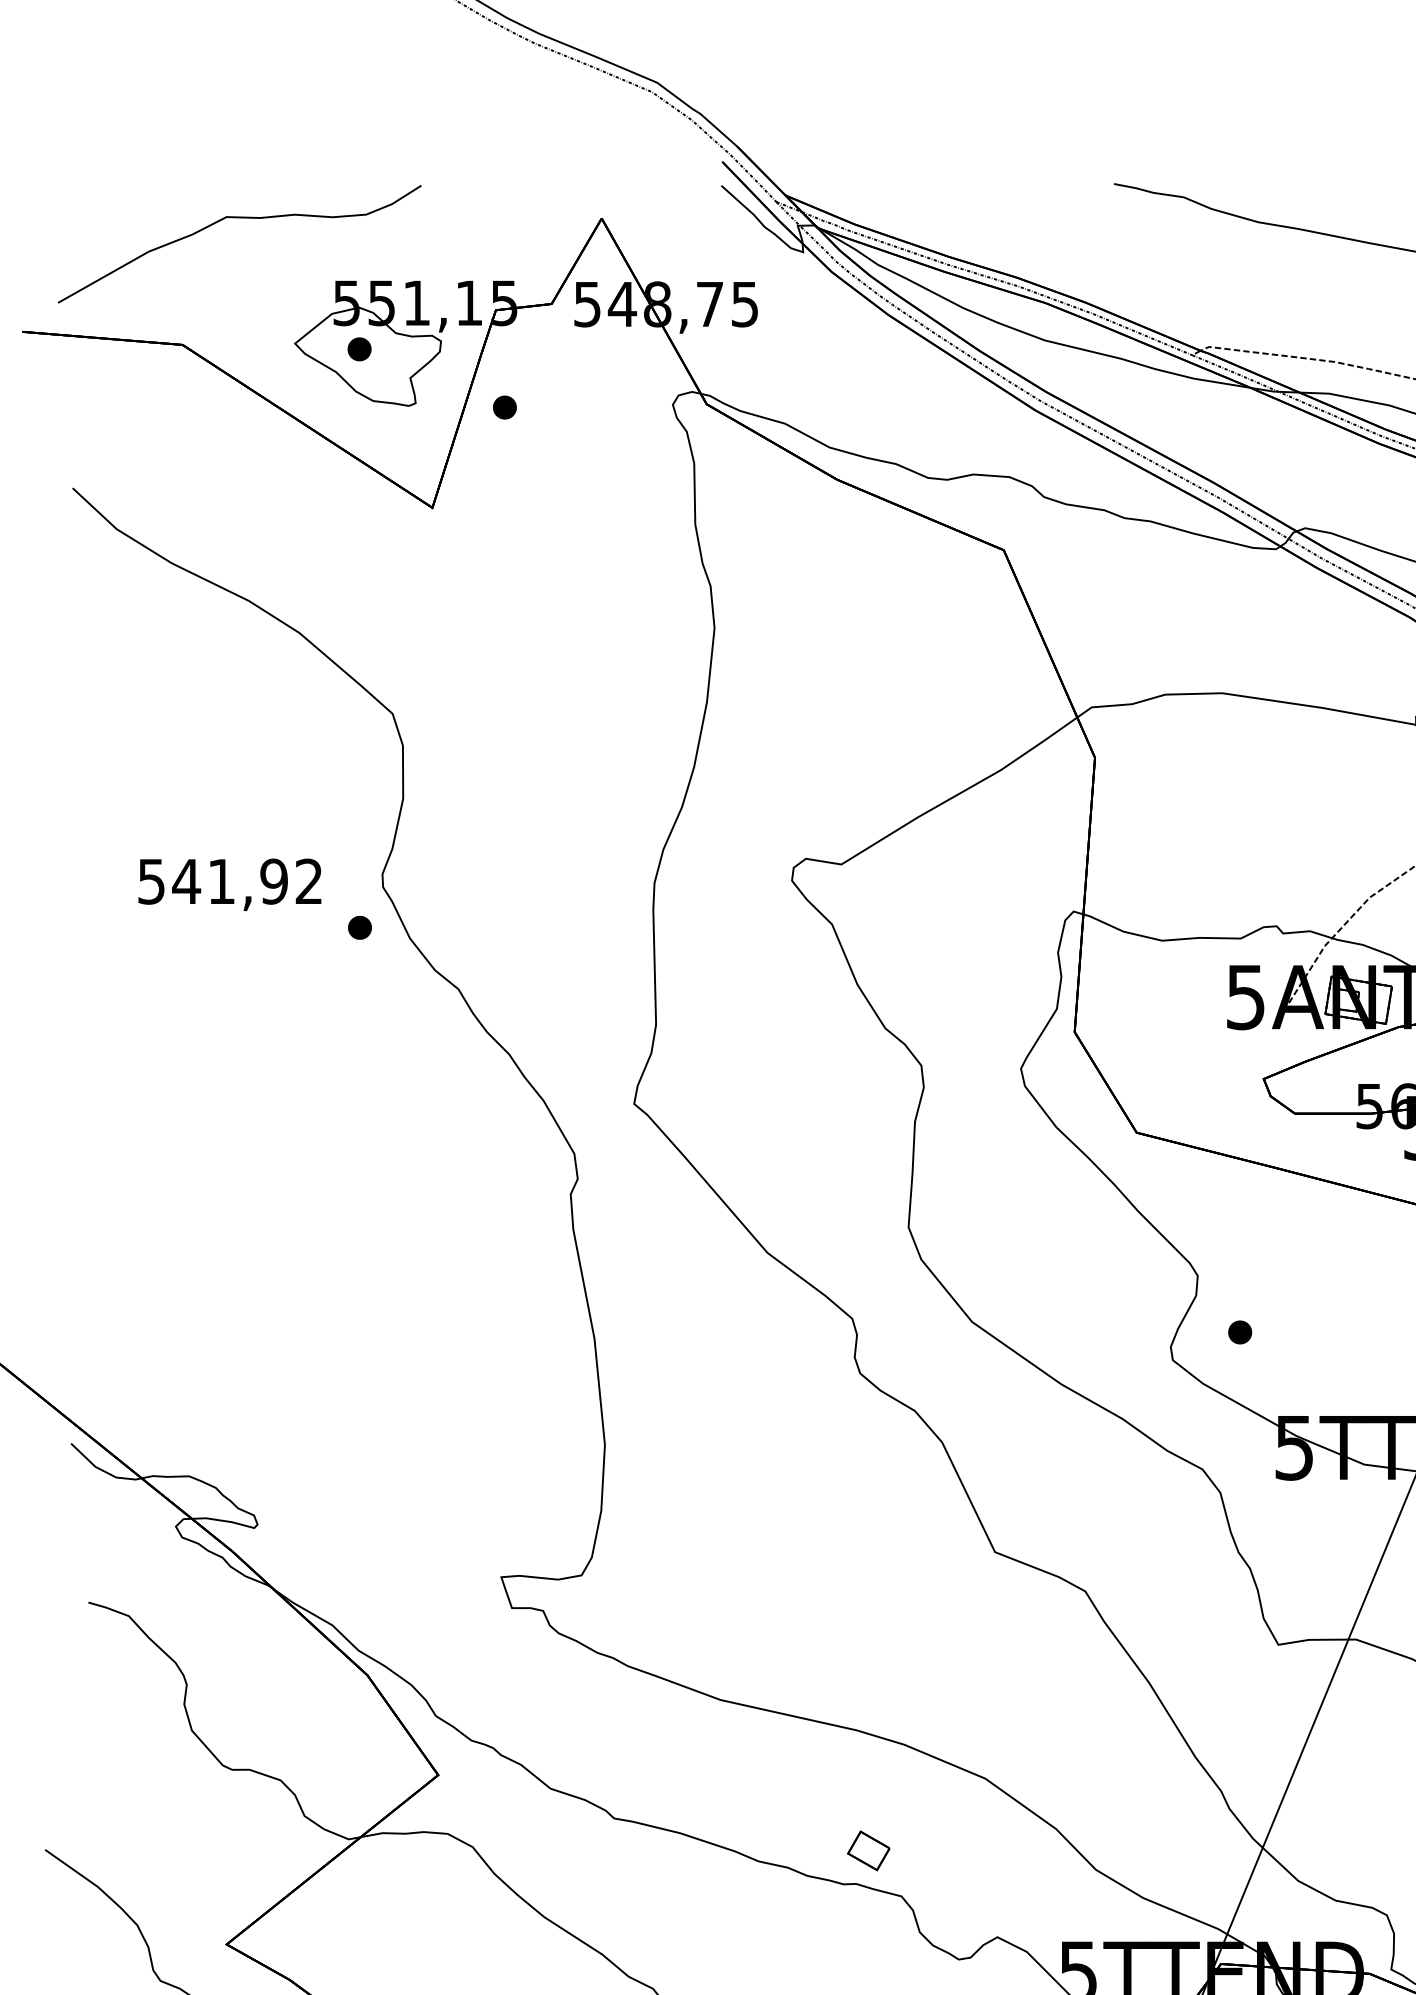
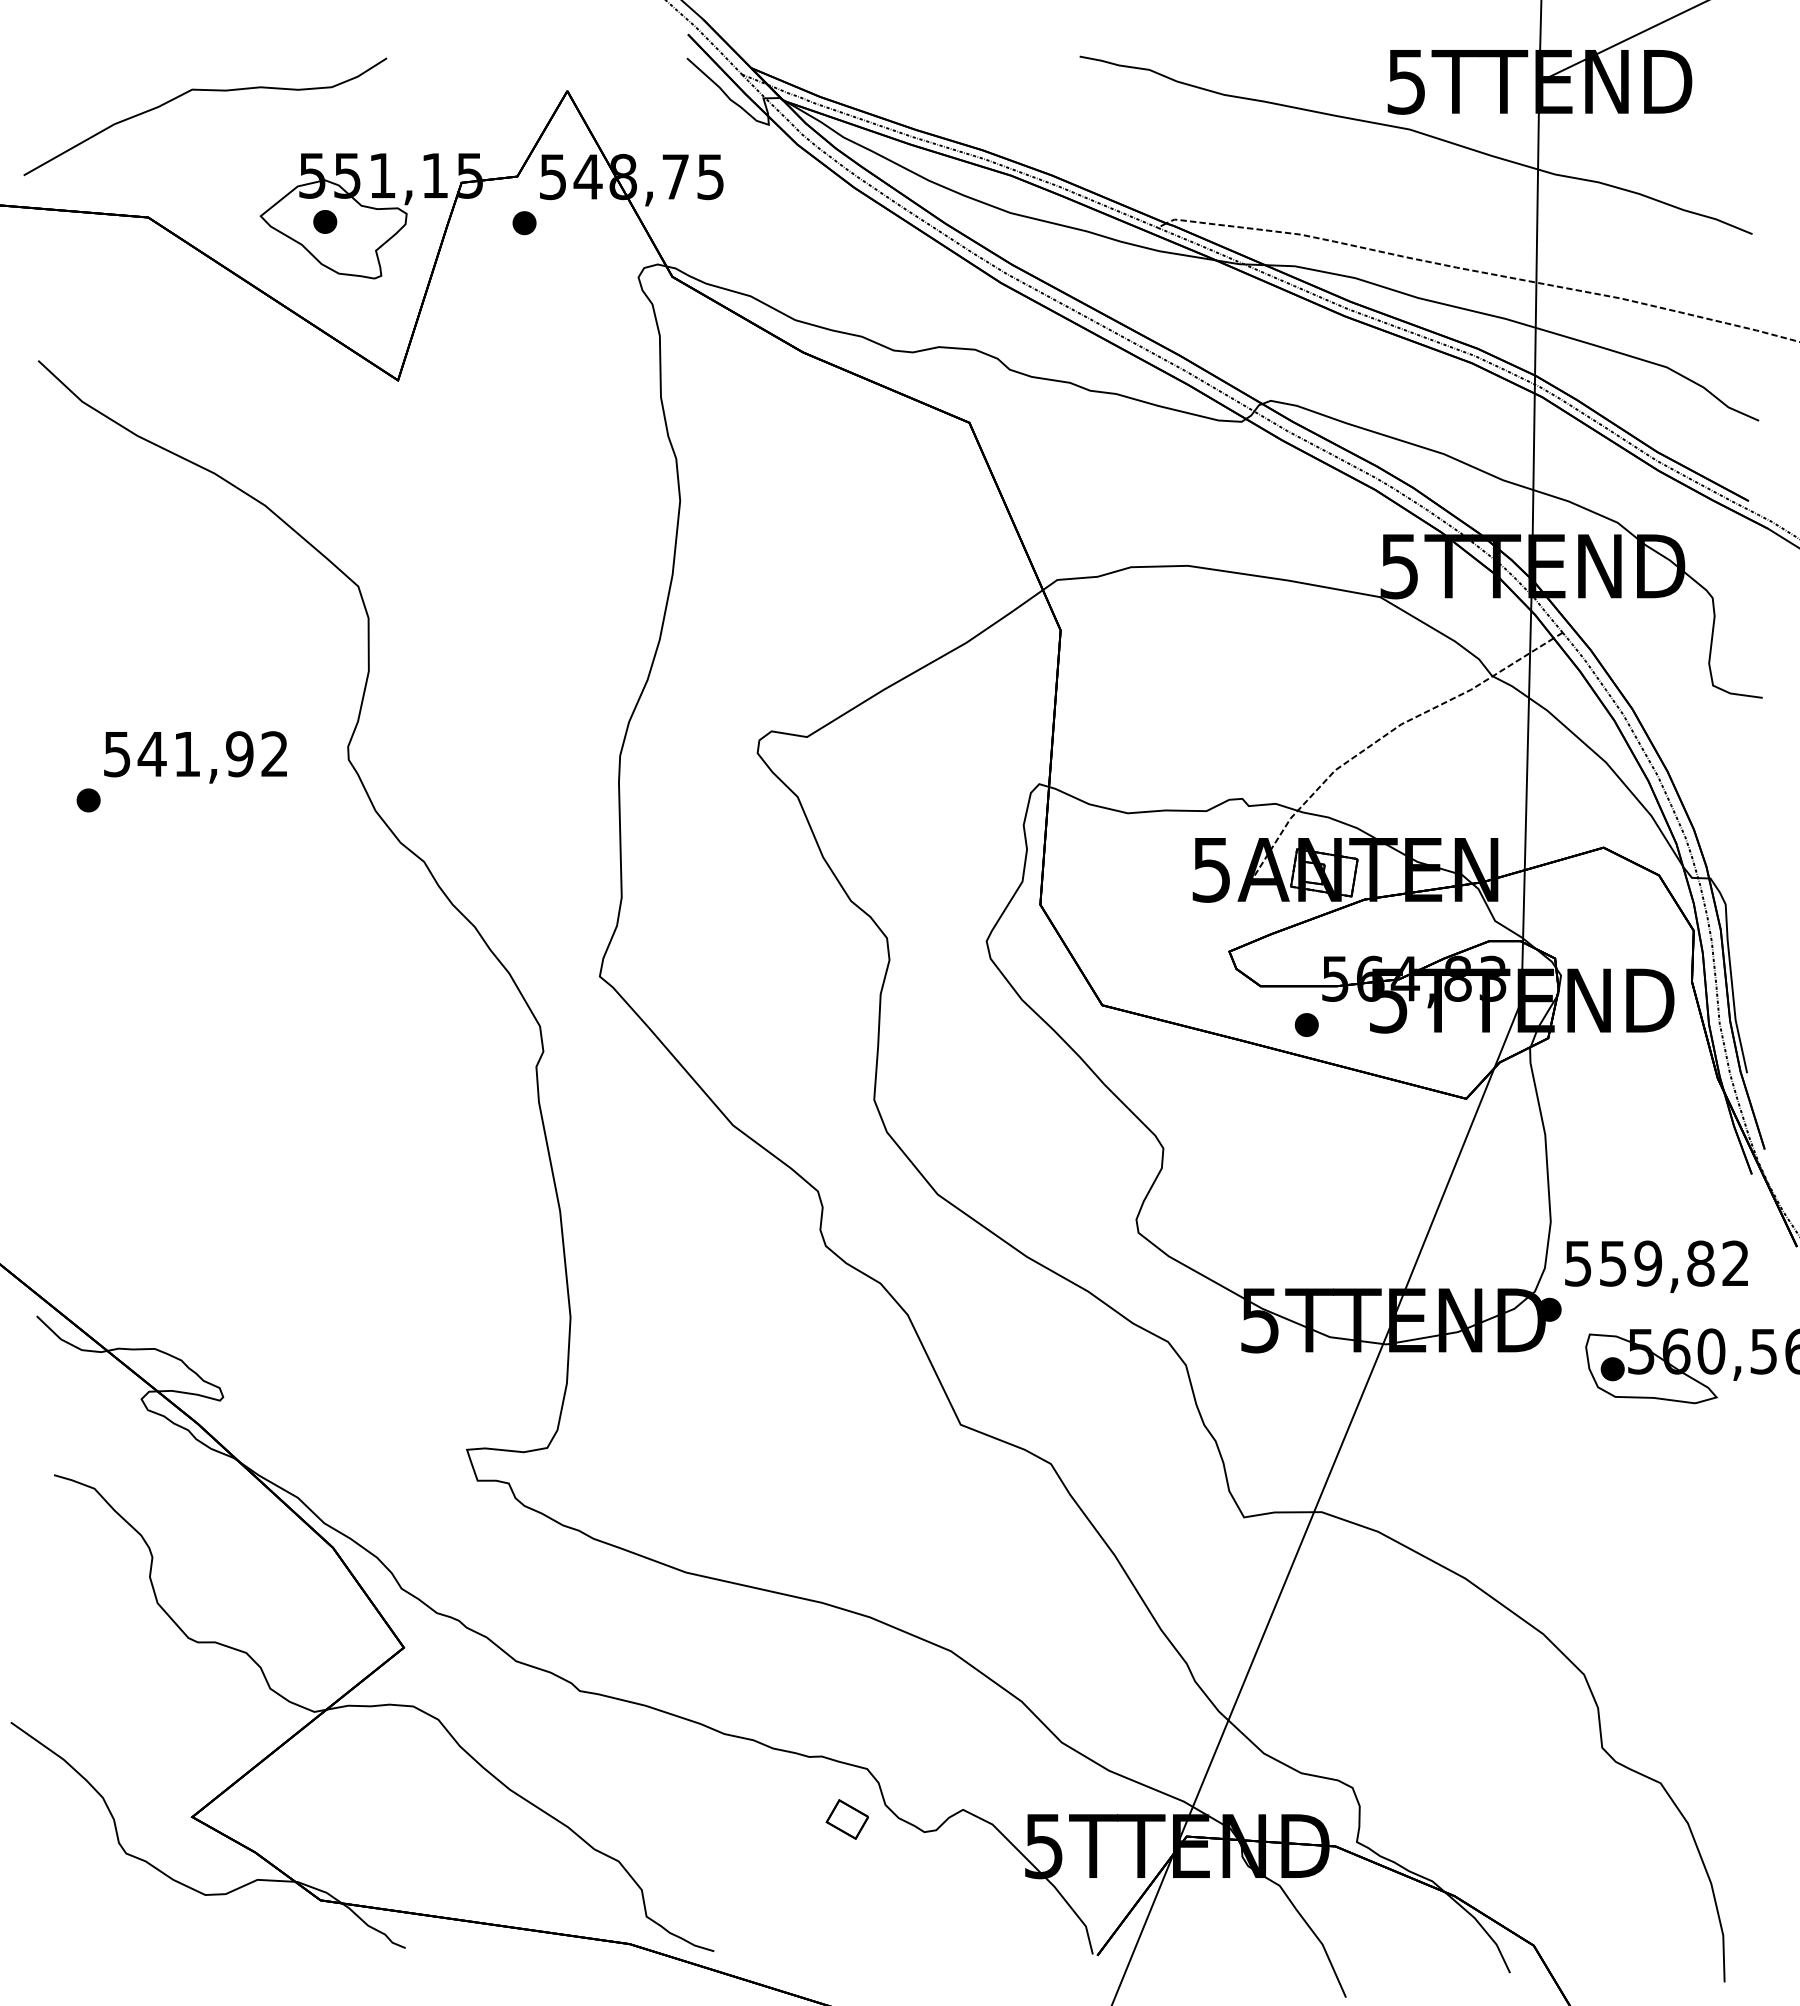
part: (504, 407) -> (524, 223), moved
part: (359, 927) -> (88, 800), moved
part: (1239, 1331) -> (1306, 1024), moved
part: (867, 1850) -> (846, 1819), moved

